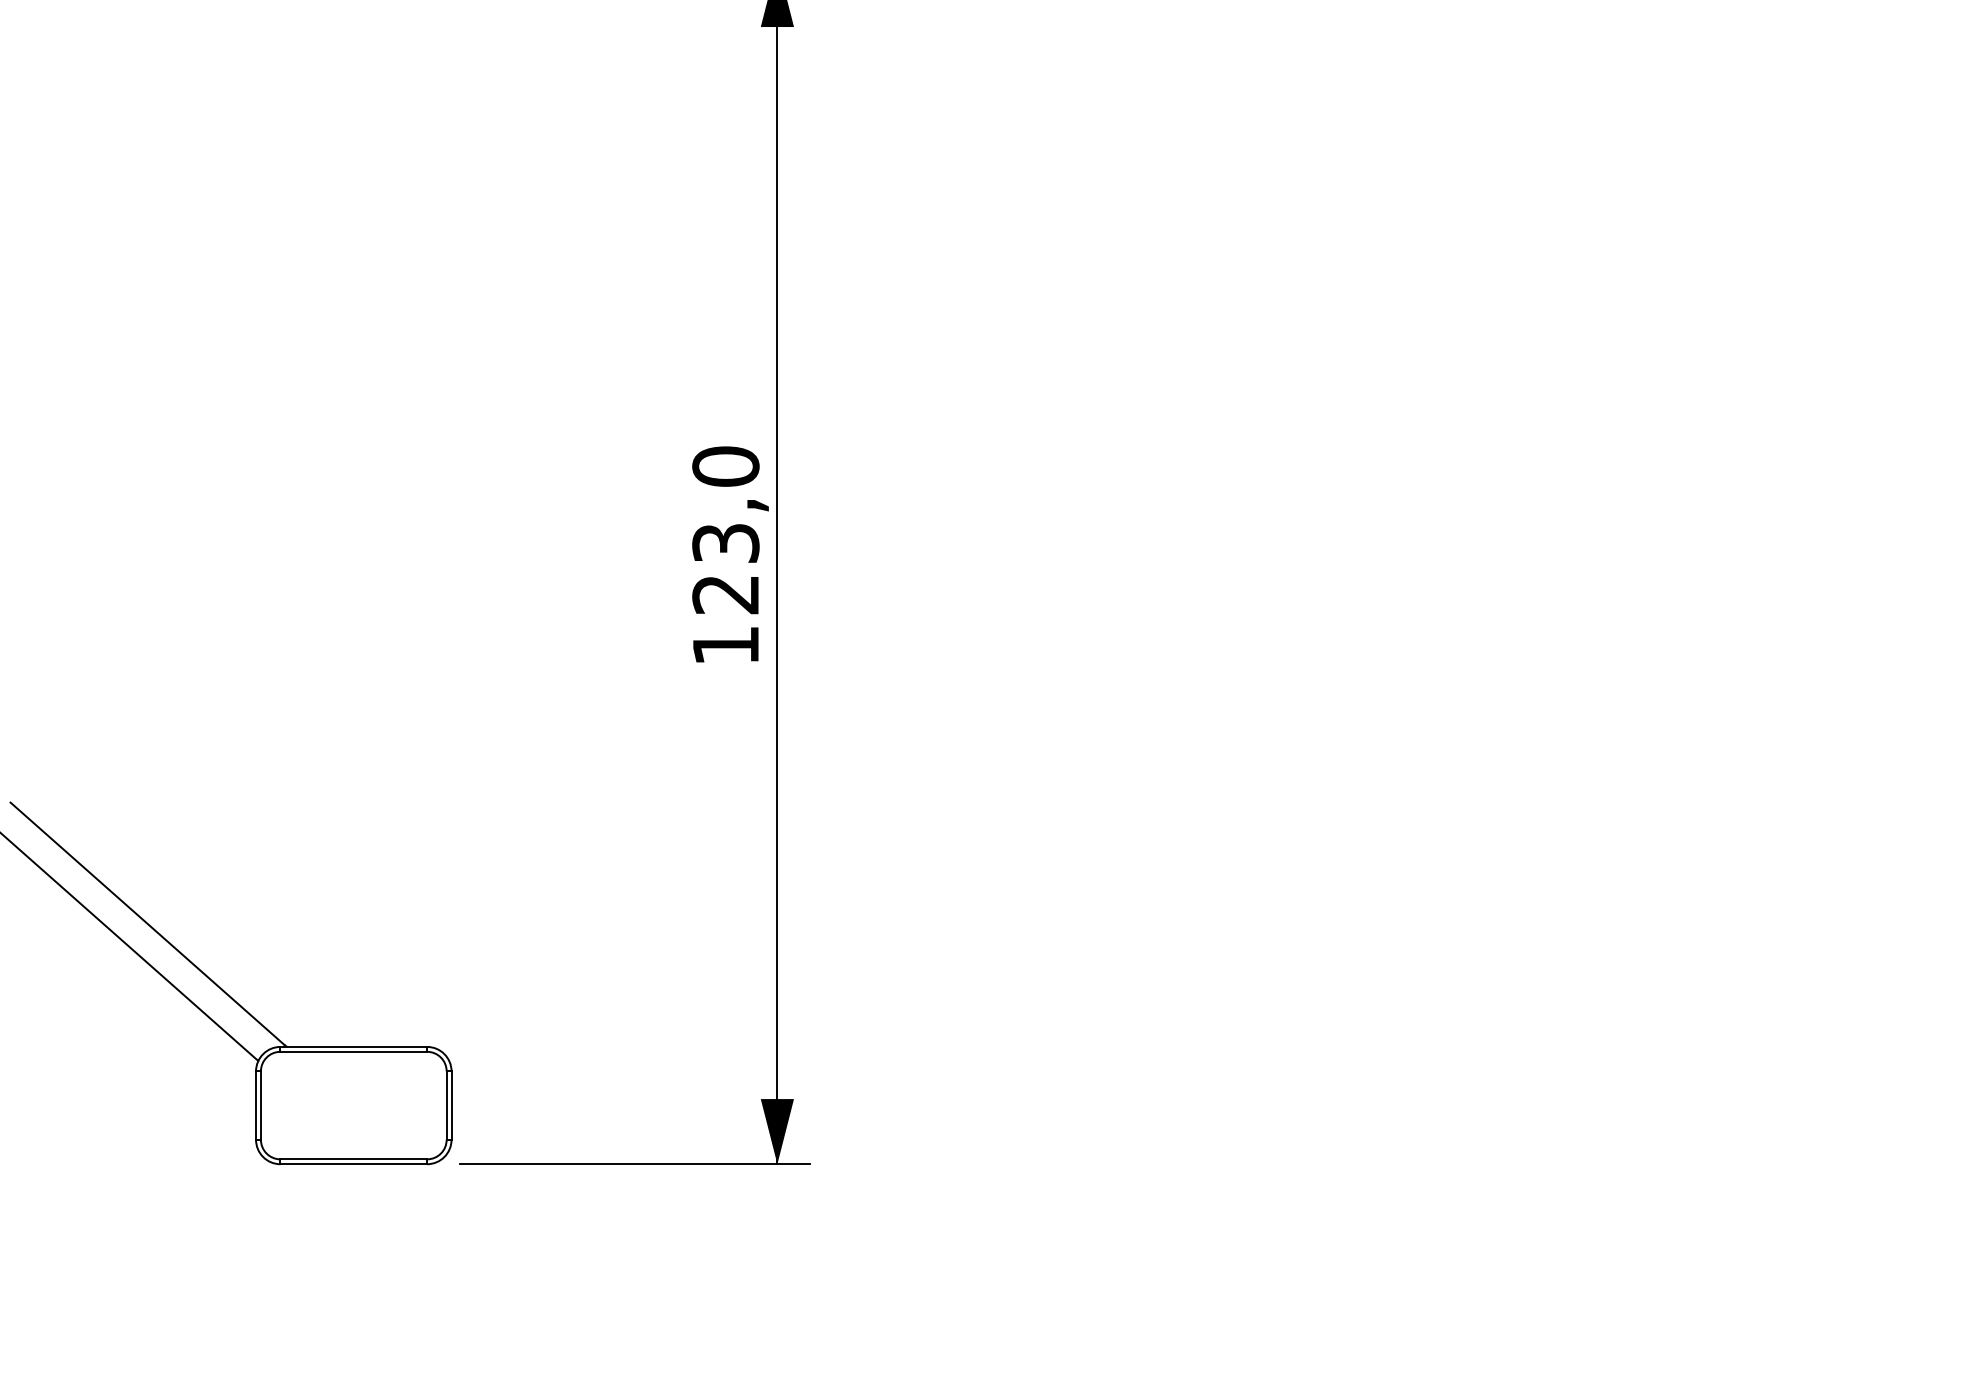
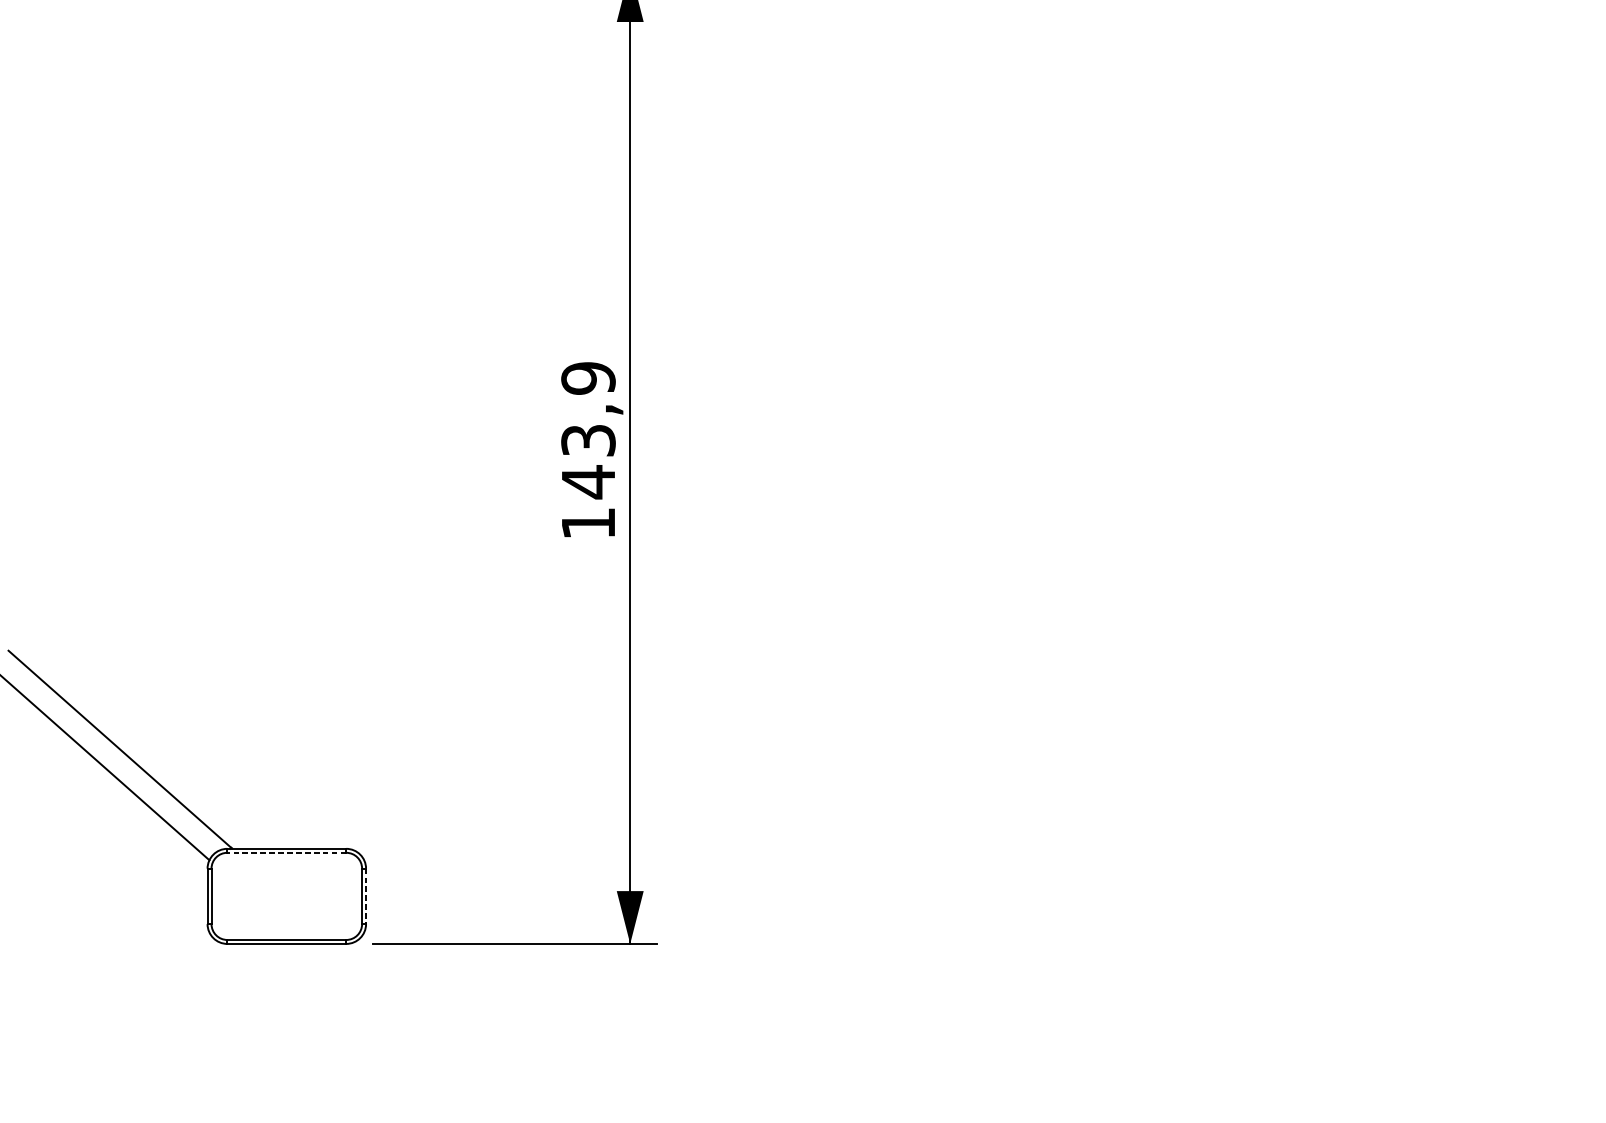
text: (725, 531) -> (588, 430), 123,0 -> 143,9
line: (353, 1051) -> (286, 852), solid -> dashed
line: (451, 1106) -> (366, 897), solid -> dashed

